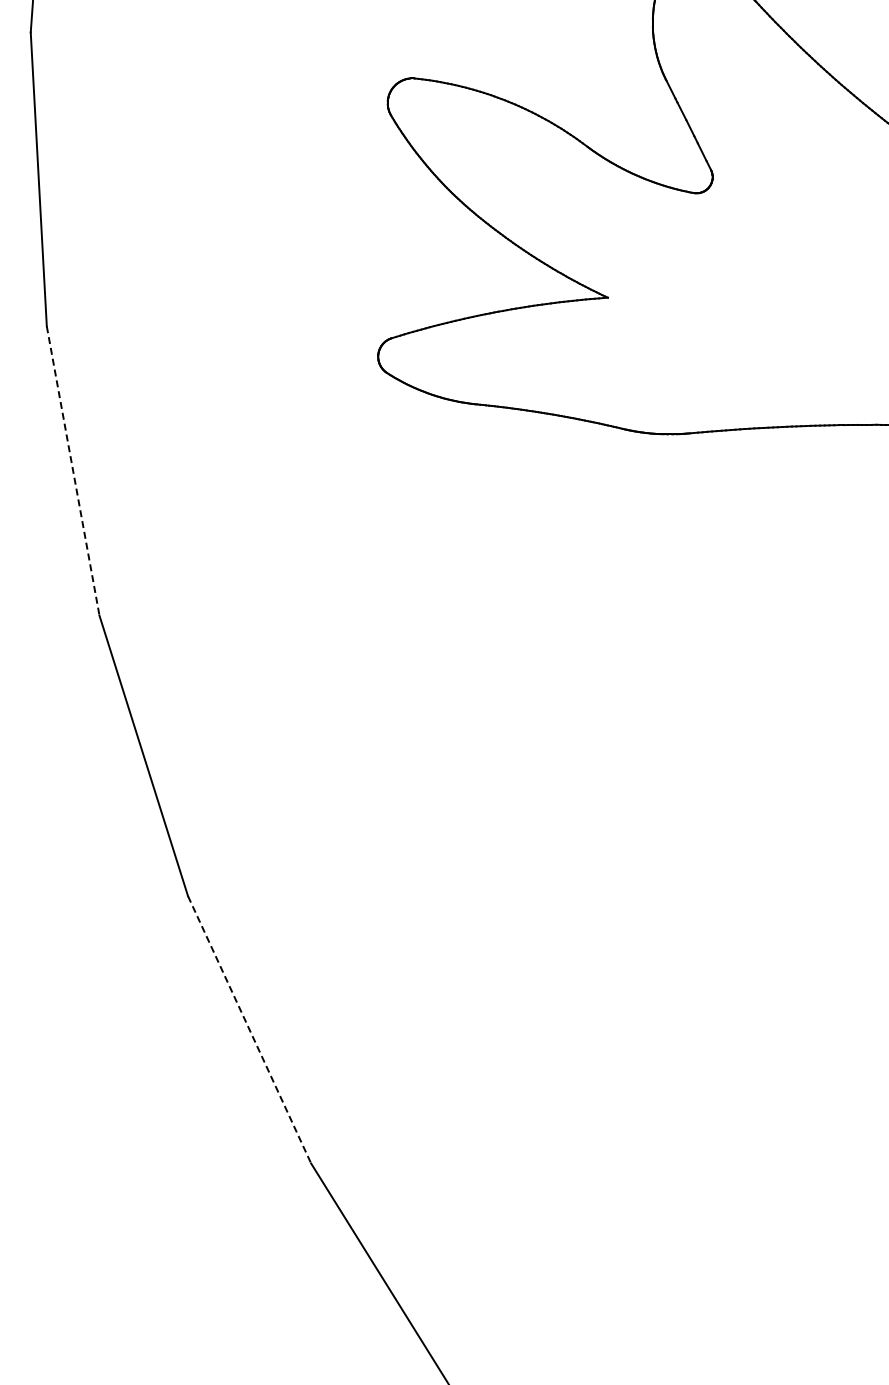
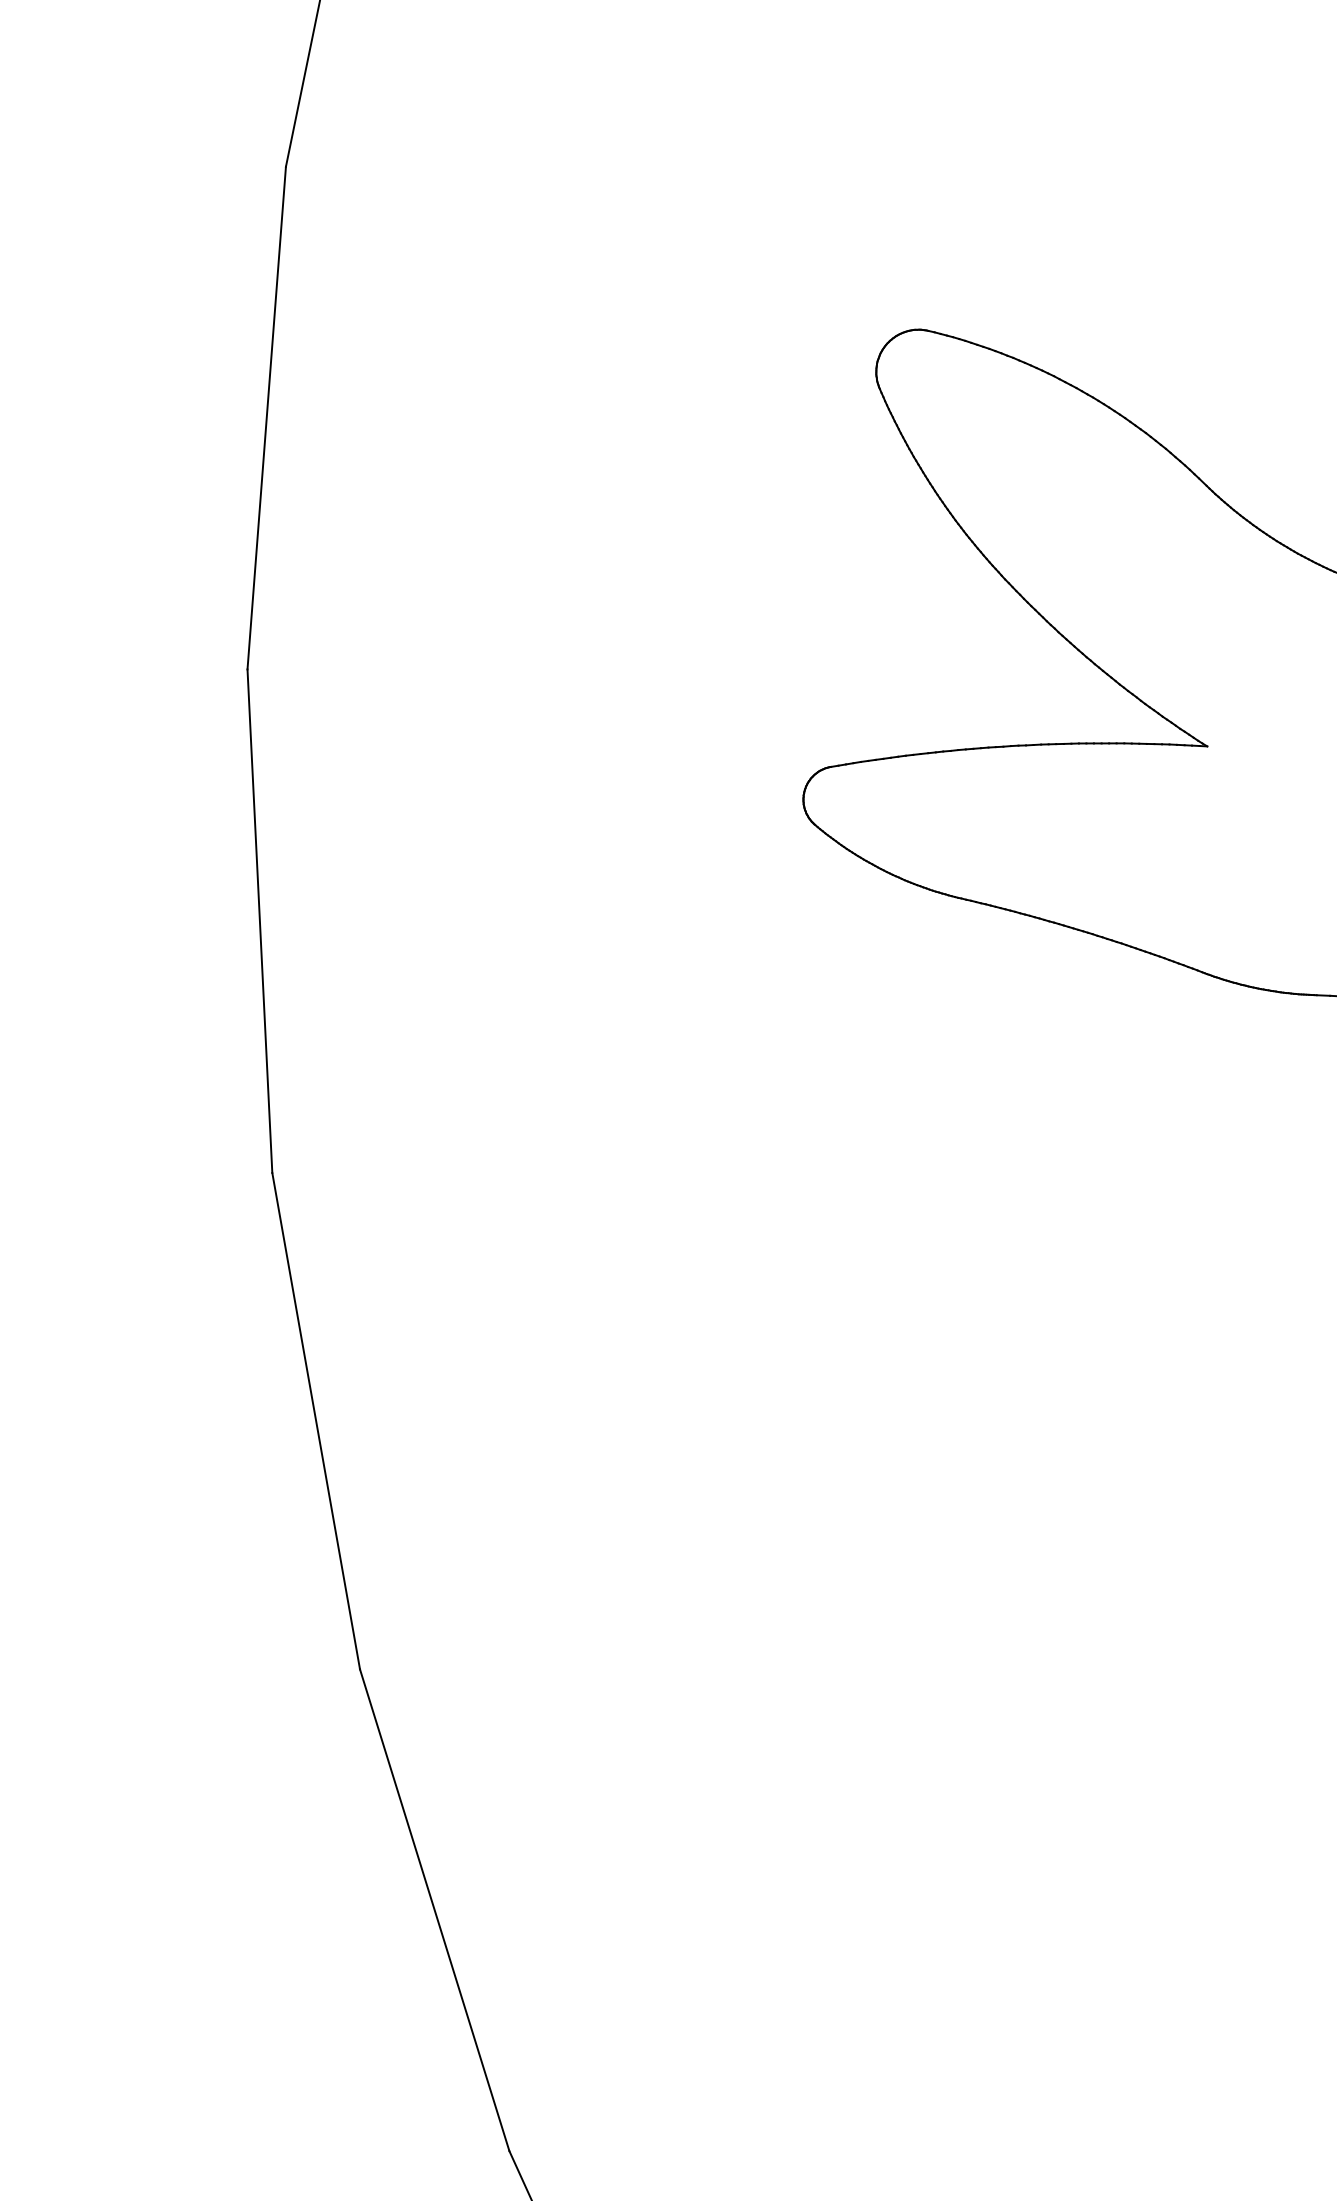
line: (73, 471) -> (260, 922), dashed -> solid
line: (249, 1030) -> (434, 1911), dashed -> solid

